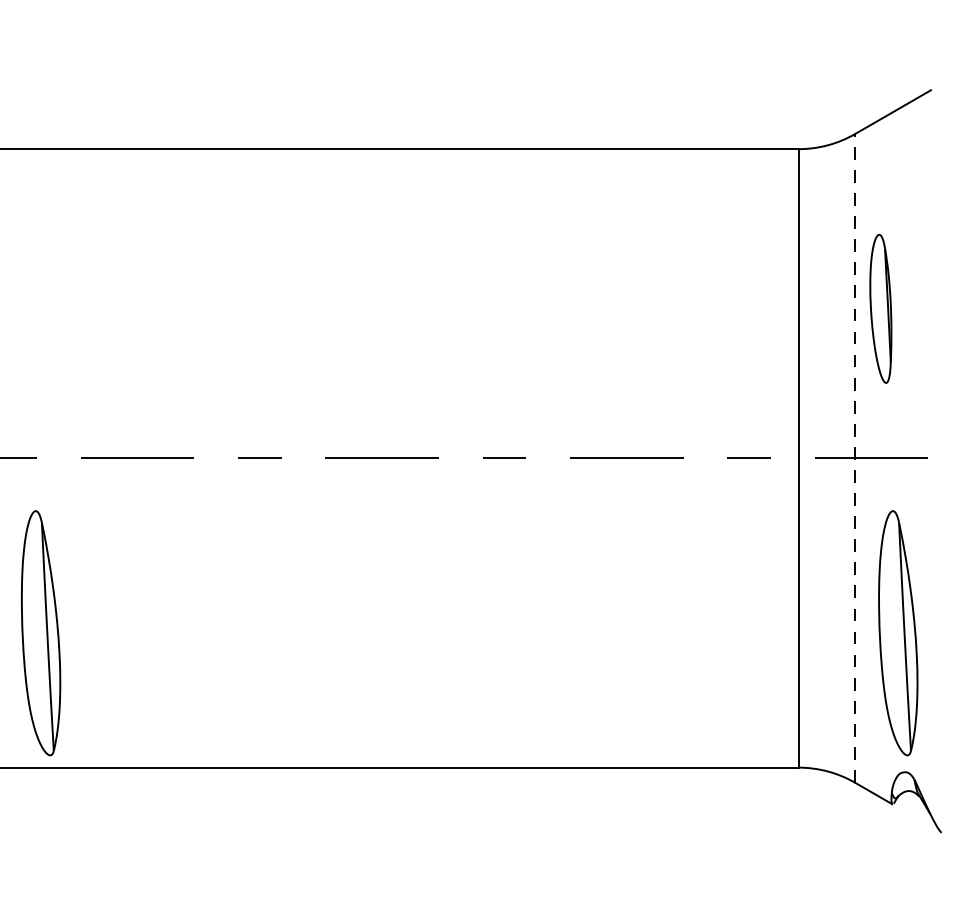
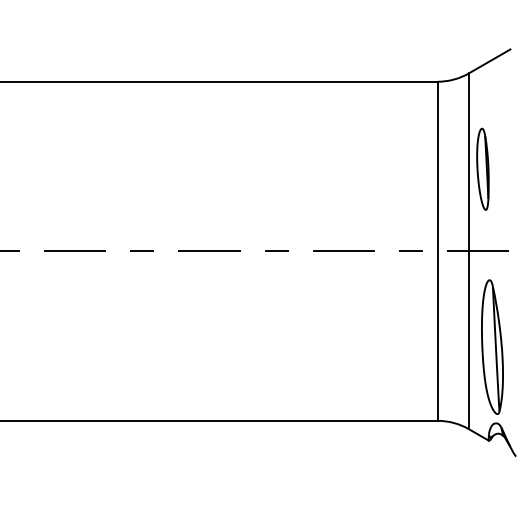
line: (854, 458) -> (468, 251), dashed -> solid
part: (41, 632) -> (22, 346), removed

